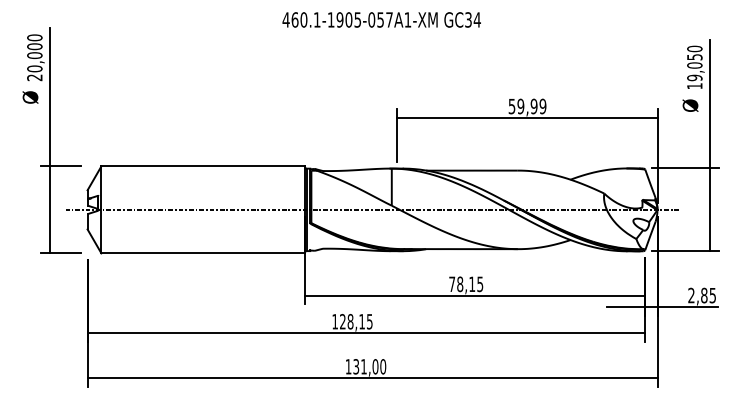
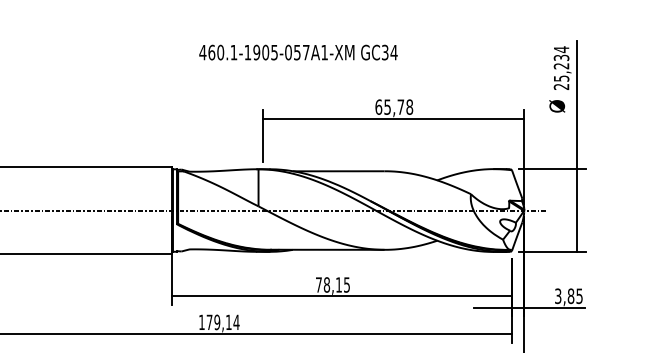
text: (381, 19) -> (298, 52), moved
text: (694, 67) -> (561, 68), 19,050 -> 25,234
text: (527, 106) -> (394, 107), 59,99 -> 65,78
text: (691, 295) -> (558, 296), 2,85 -> 3,85
text: (356, 321) -> (223, 322), 128,15 -> 179,14

